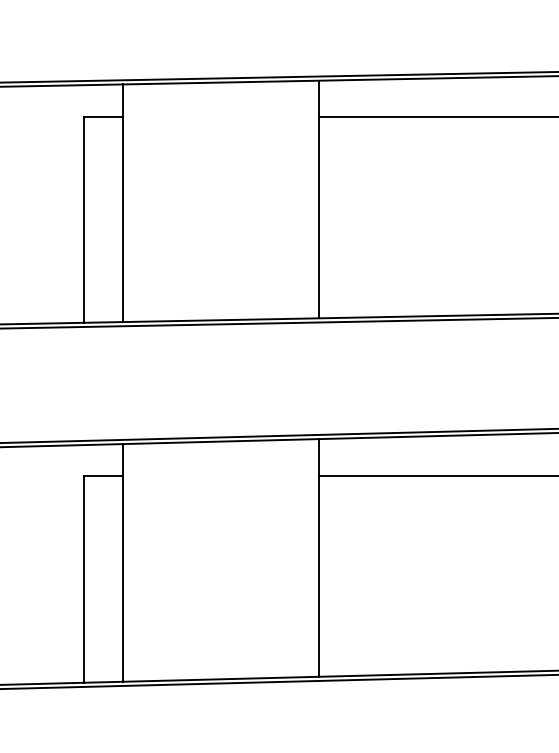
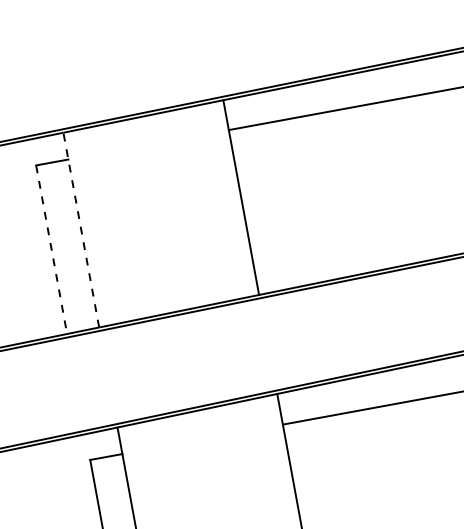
line: (123, 203) -> (81, 230), solid -> dashed
line: (83, 219) -> (51, 249), solid -> dashed

